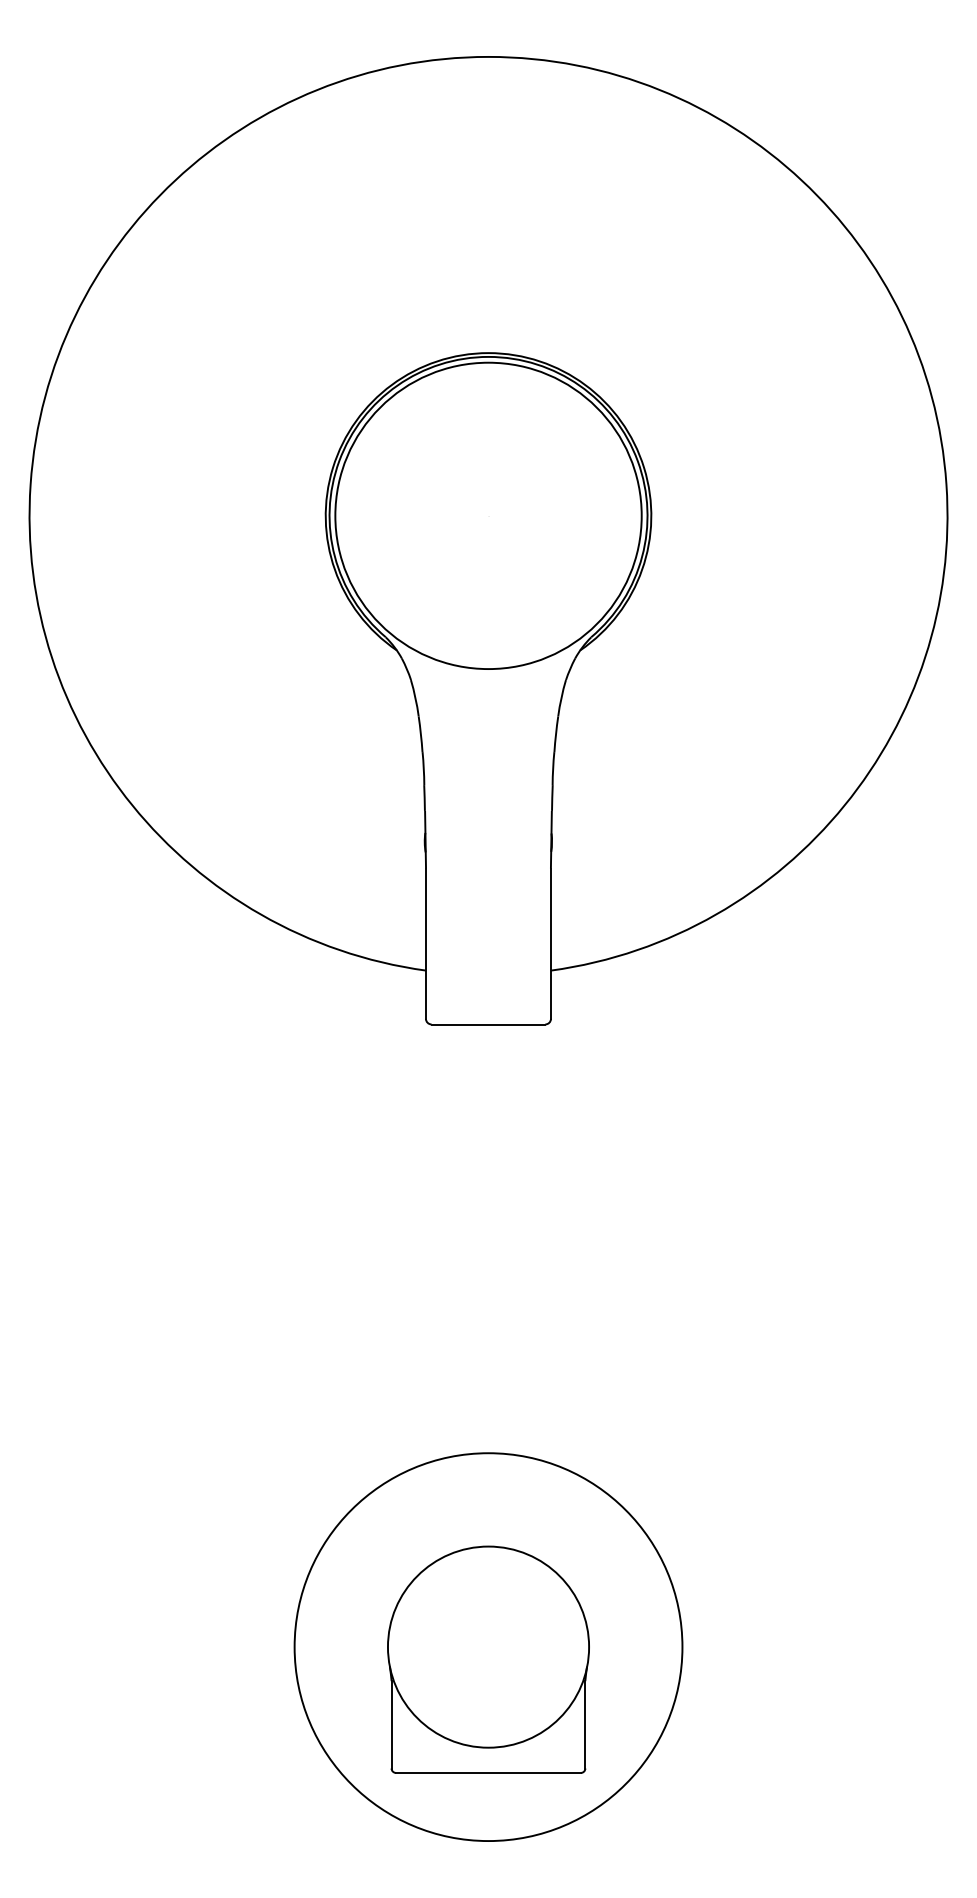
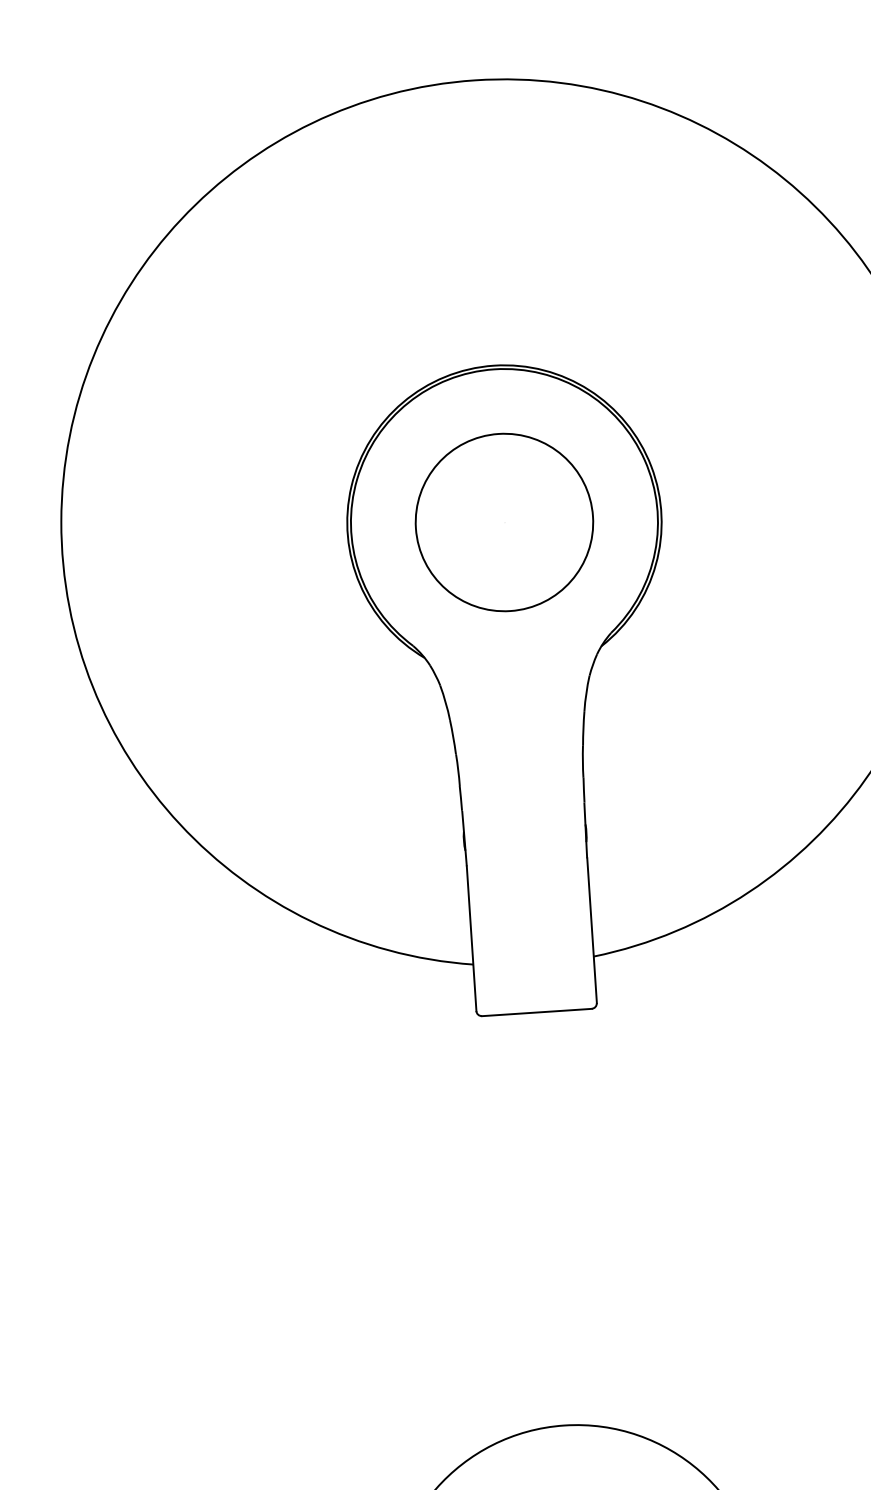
circle: (488, 515) -> (504, 522), size x0.6

